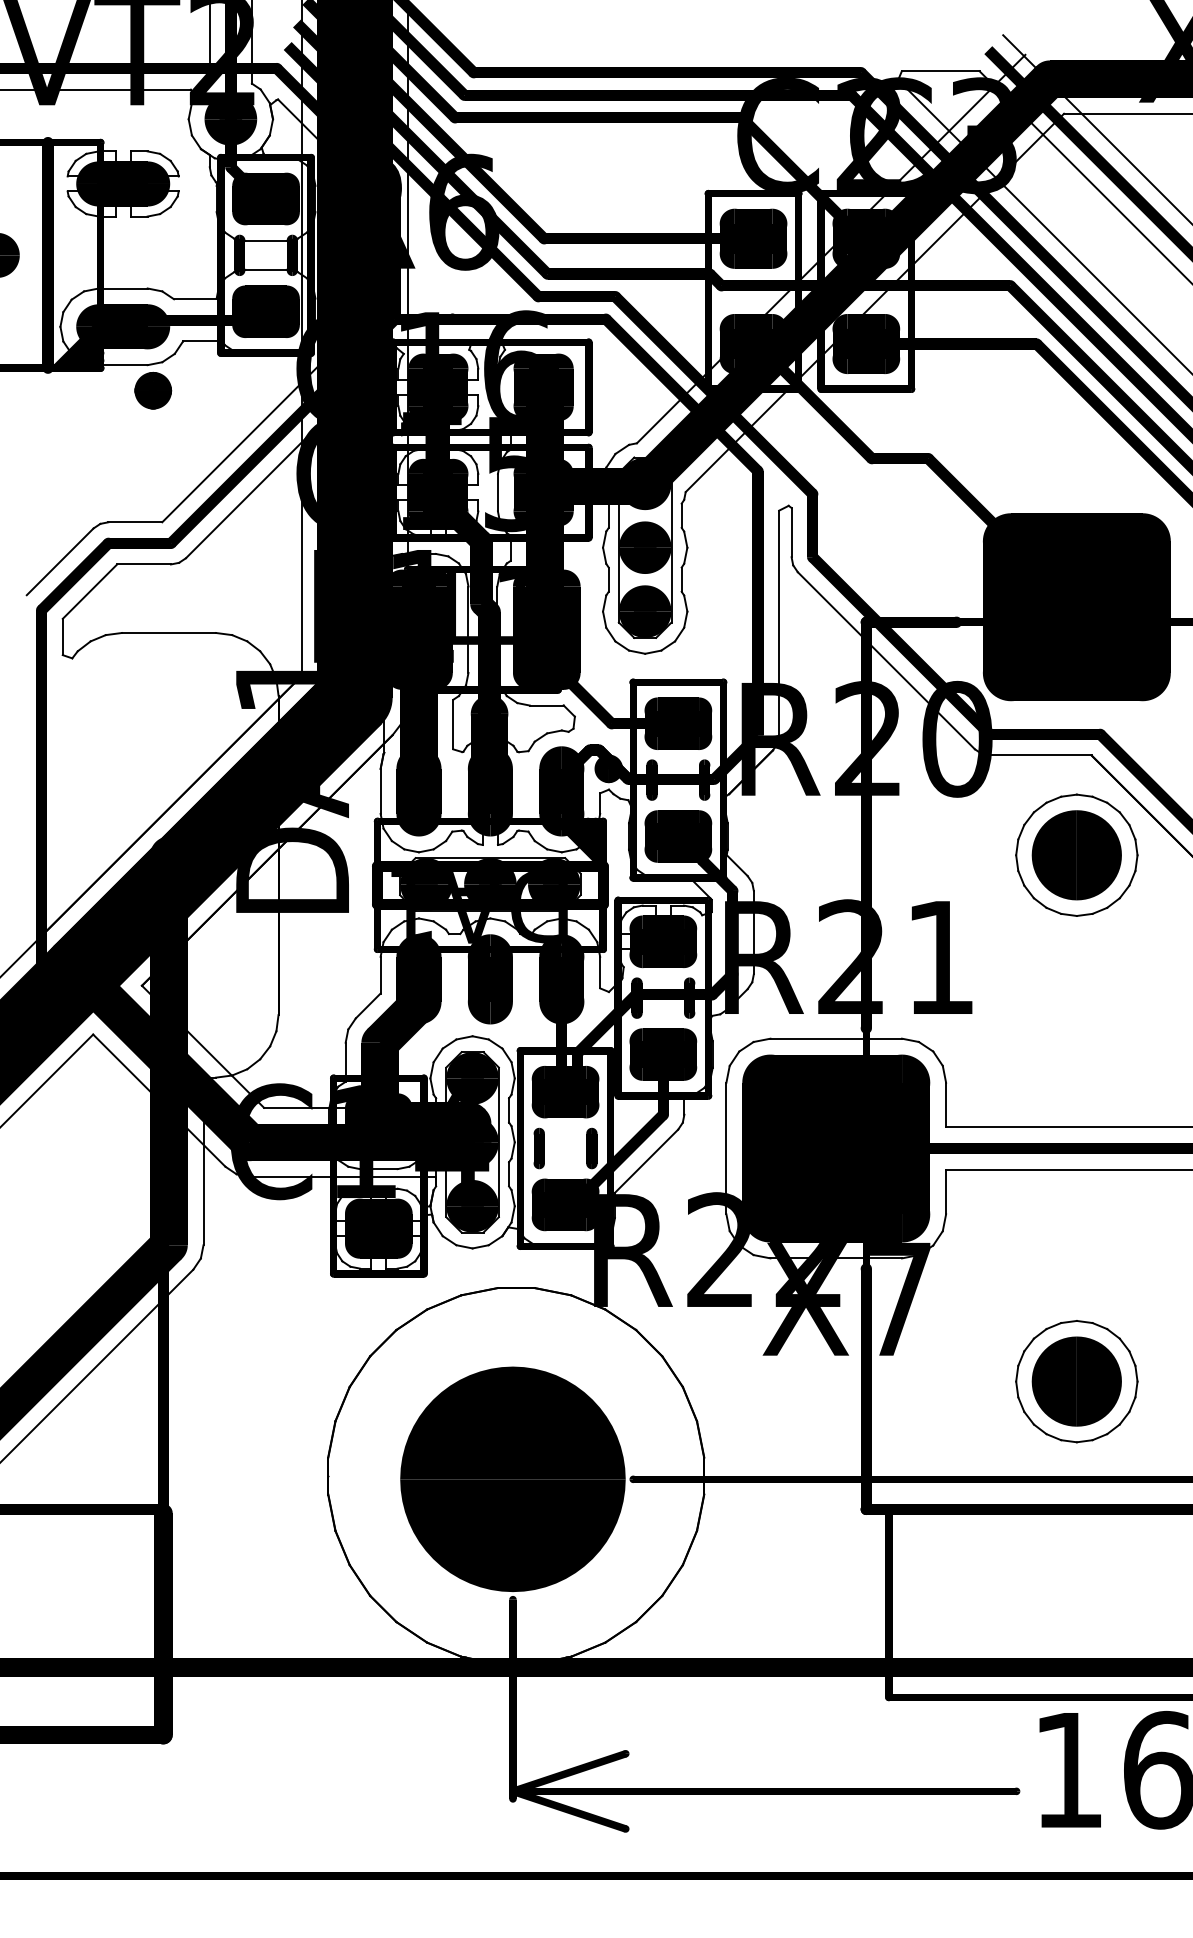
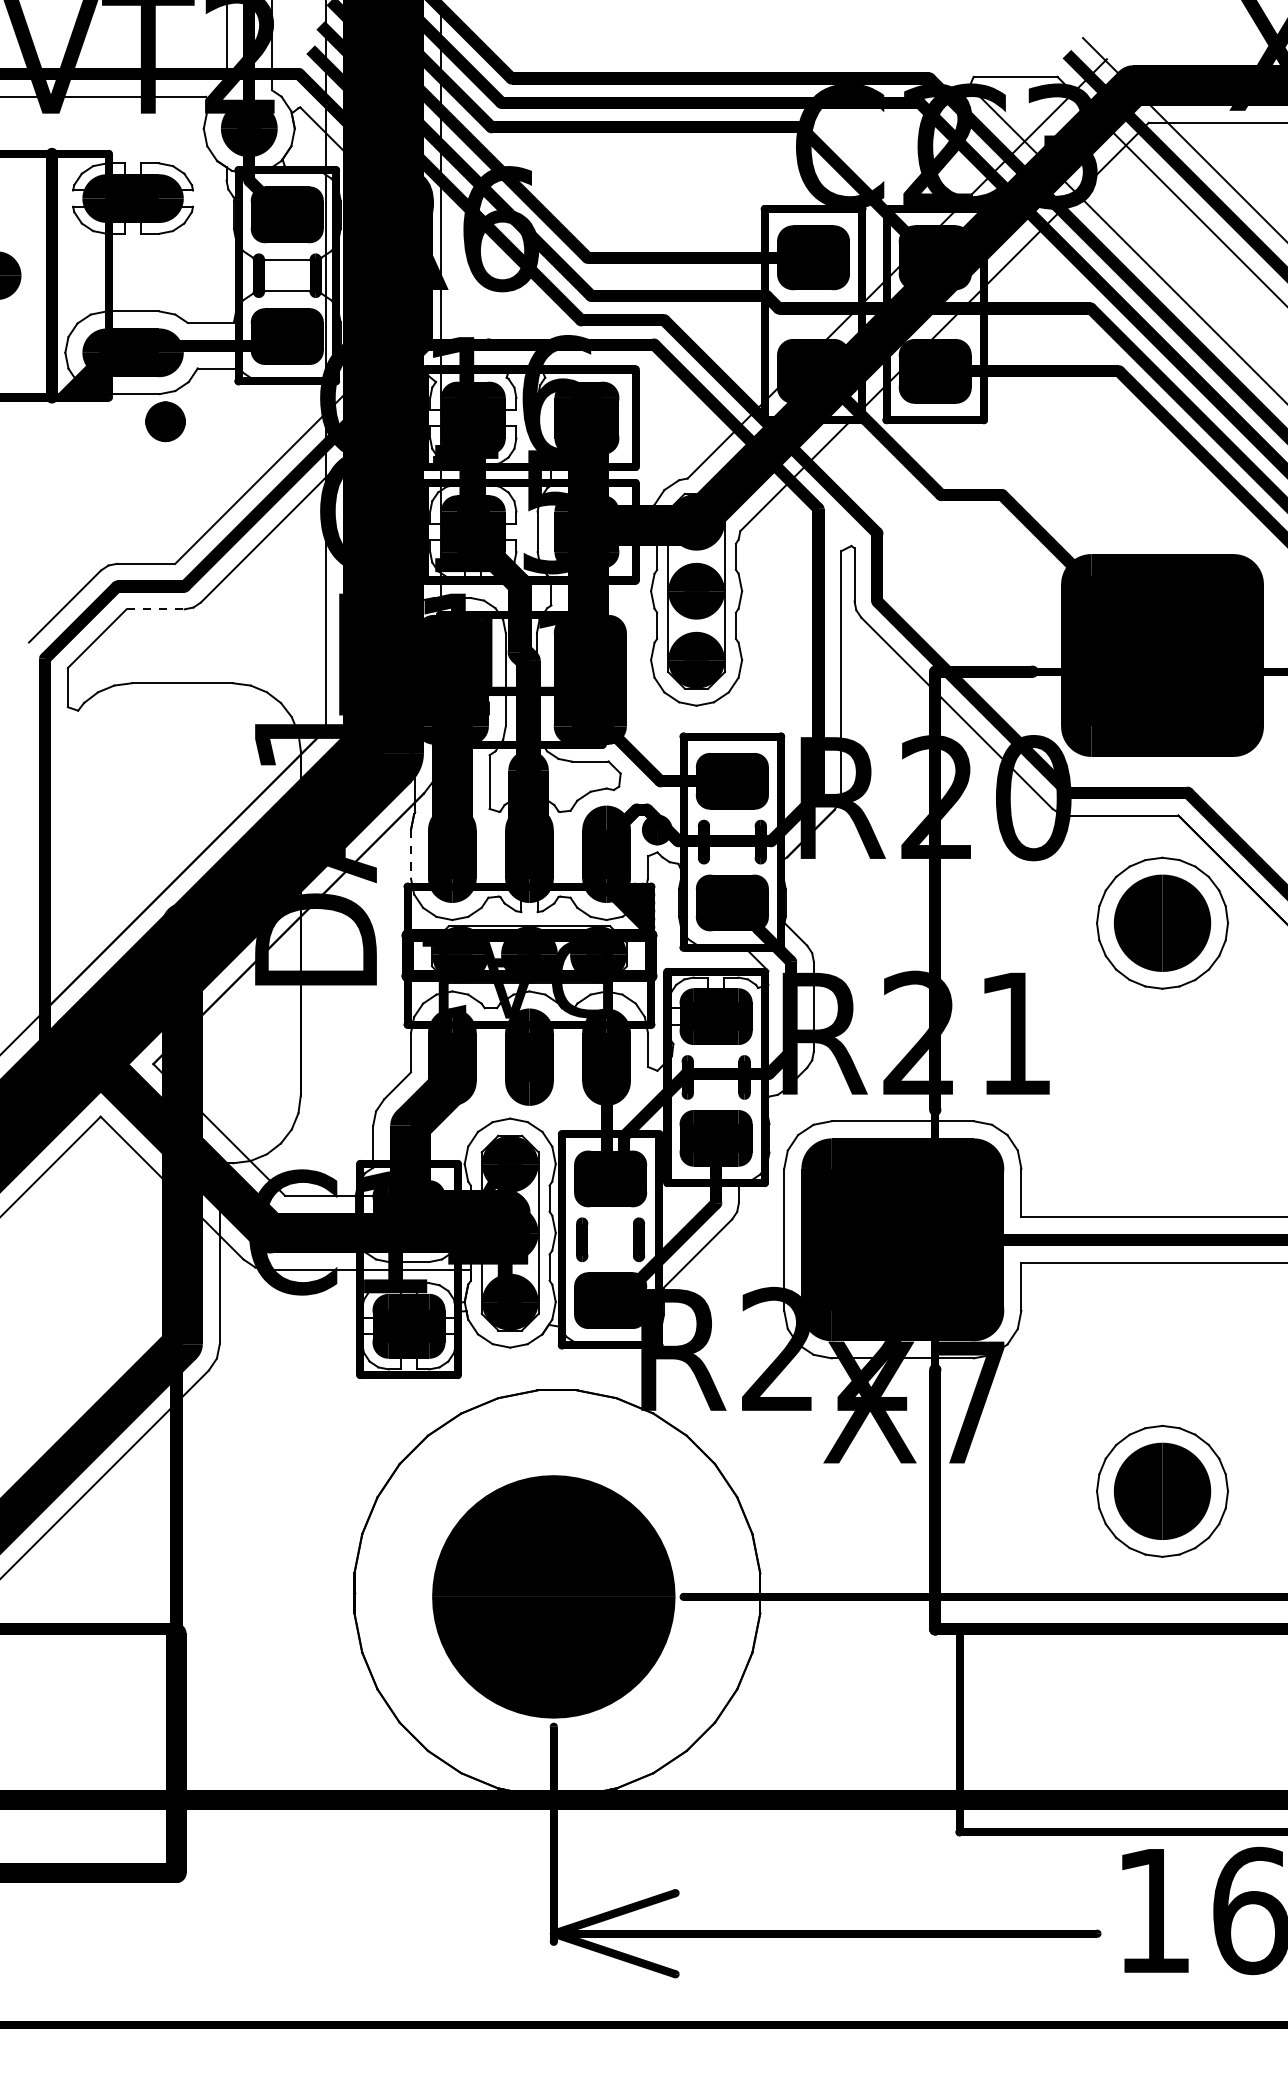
line: (144, 564) -> (156, 609), solid -> dashed
line: (380, 791) -> (410, 854), solid -> dashed

